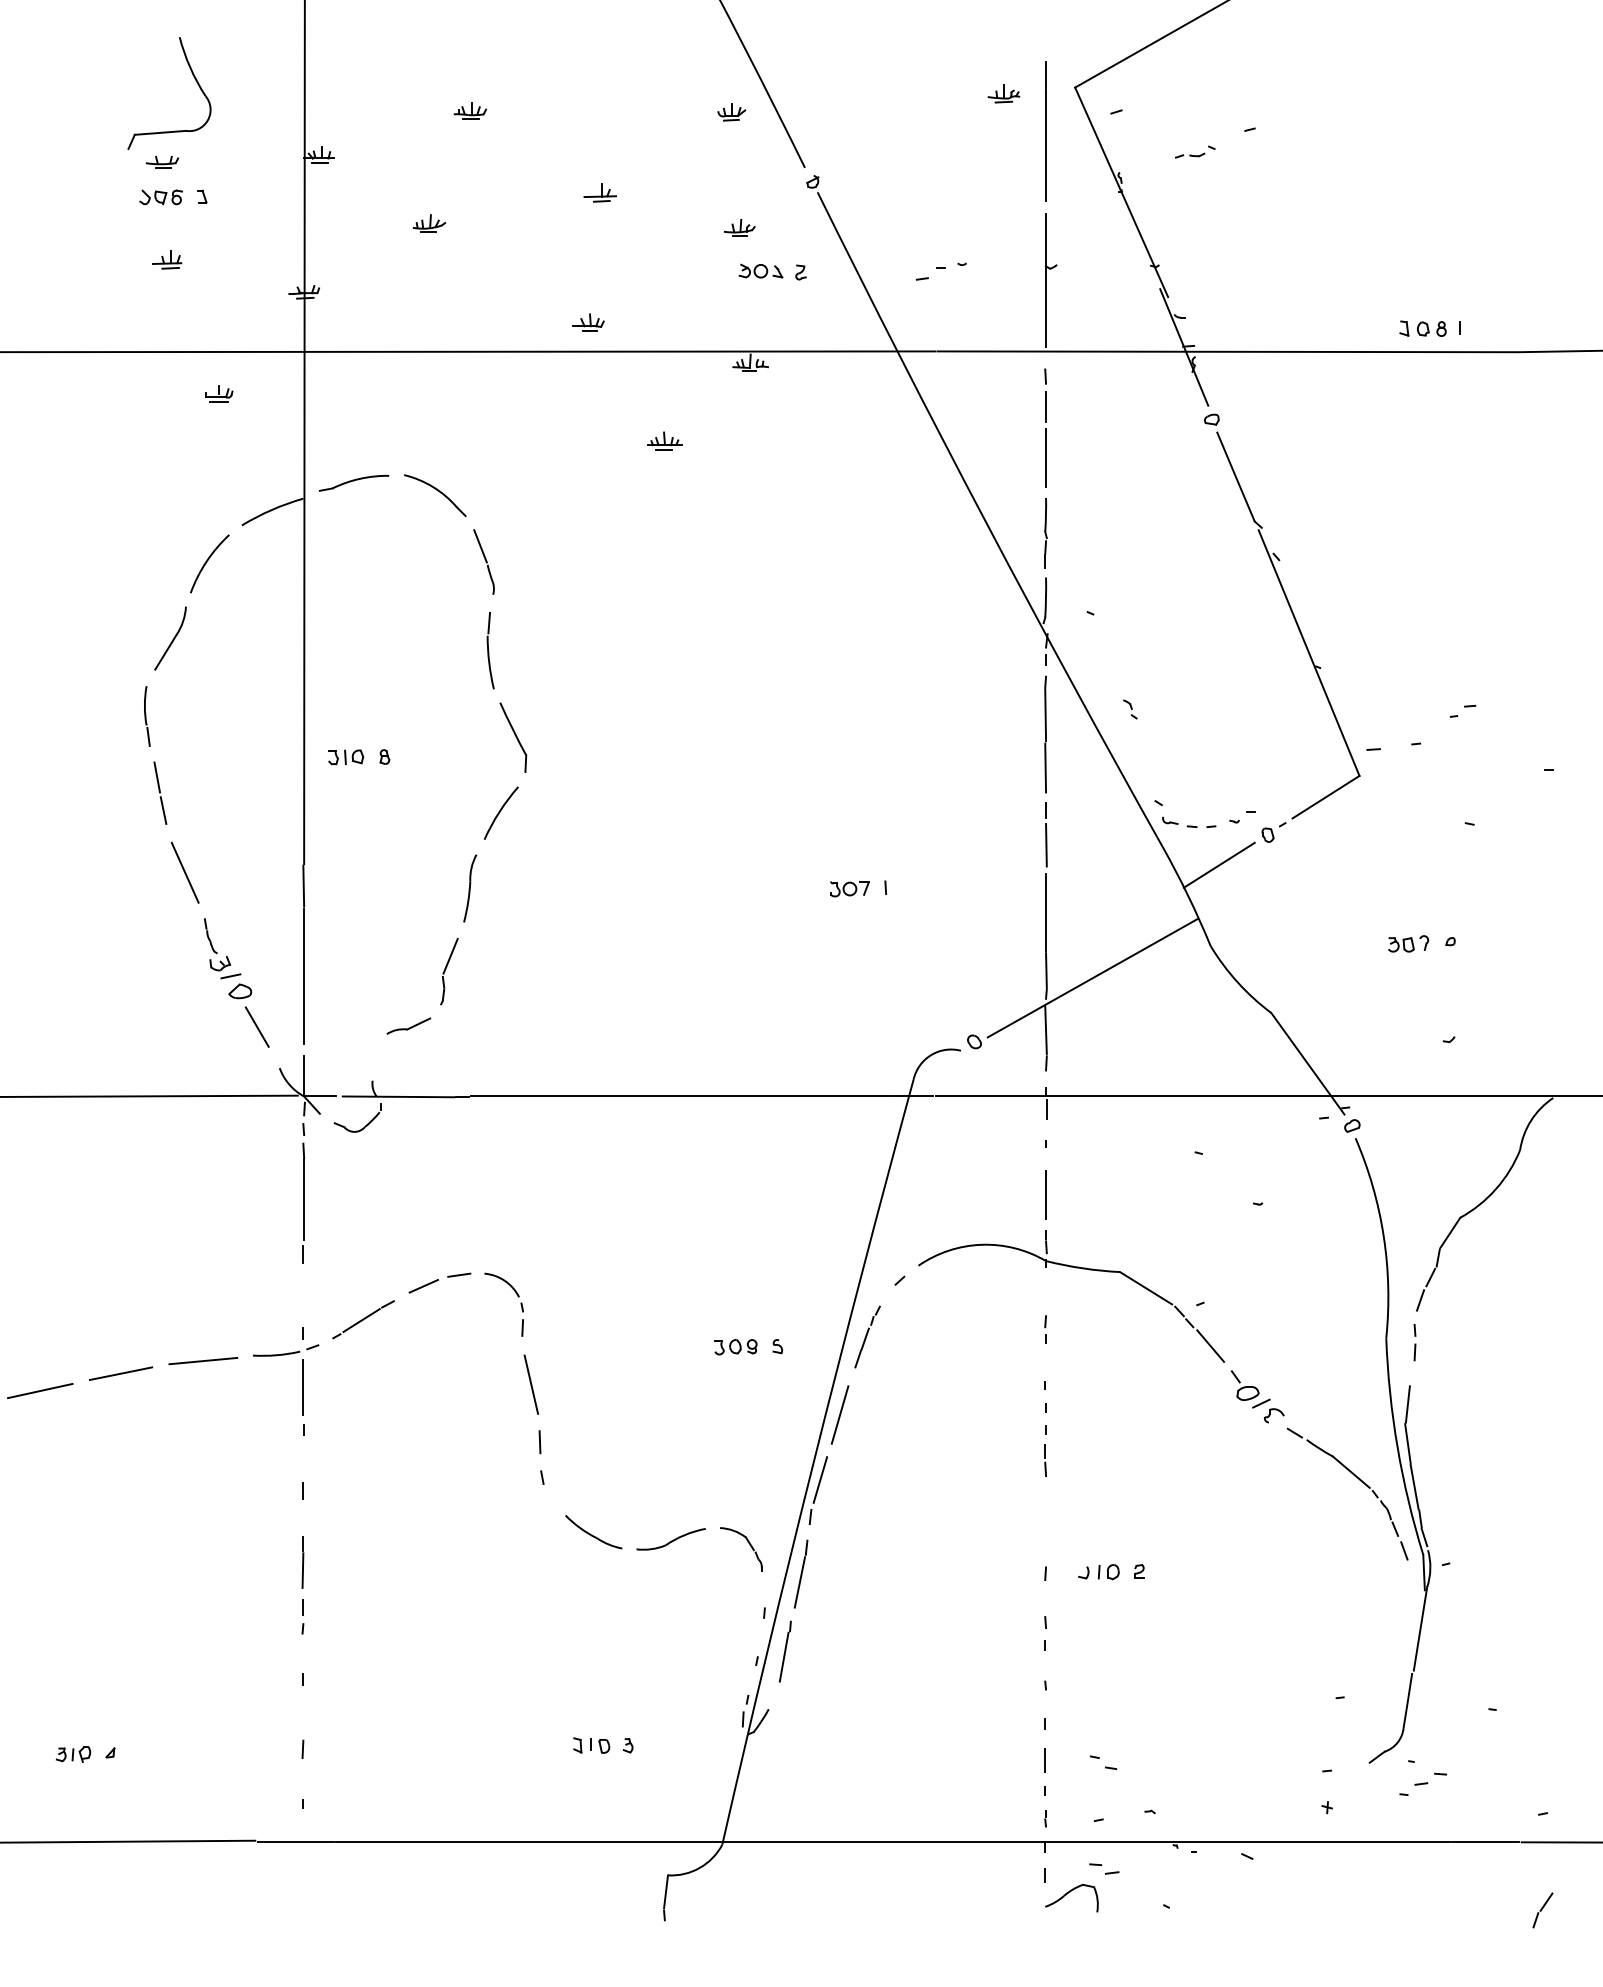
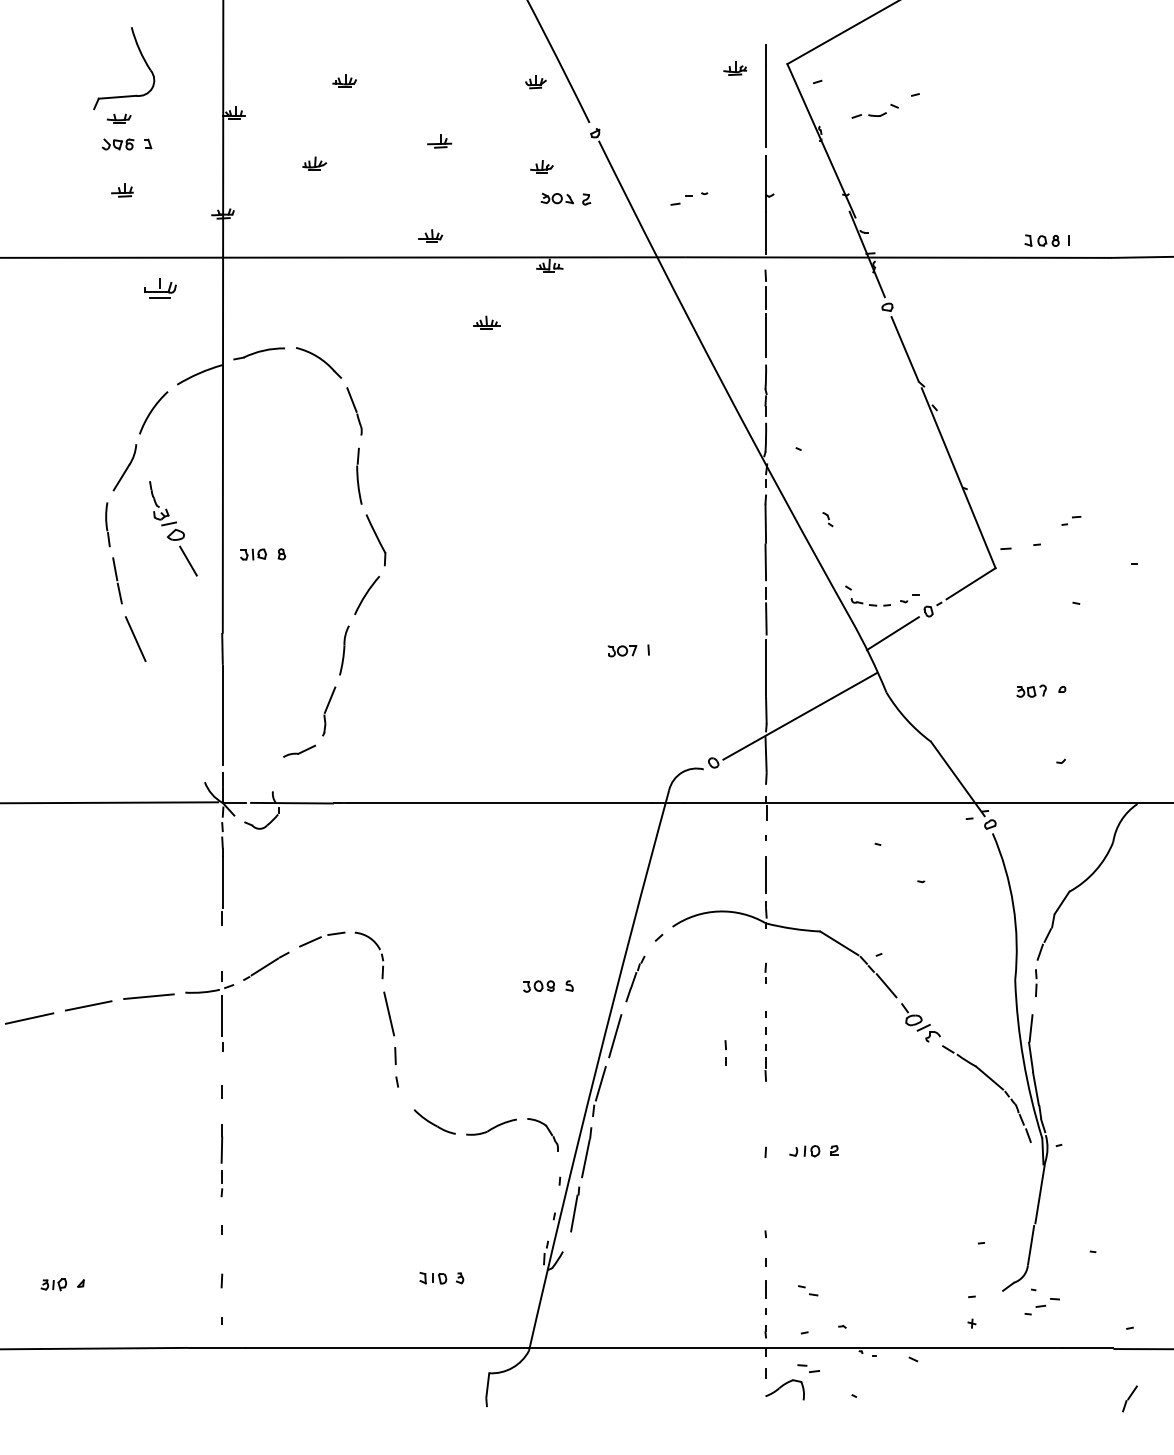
part: (1195, 152) -> (875, 111), size x1.6
part: (219, 394) -> (160, 288), size x1.6
part: (236, 982) -> (173, 528), moved
part: (1045, 1632) -> (725, 1052), moved

